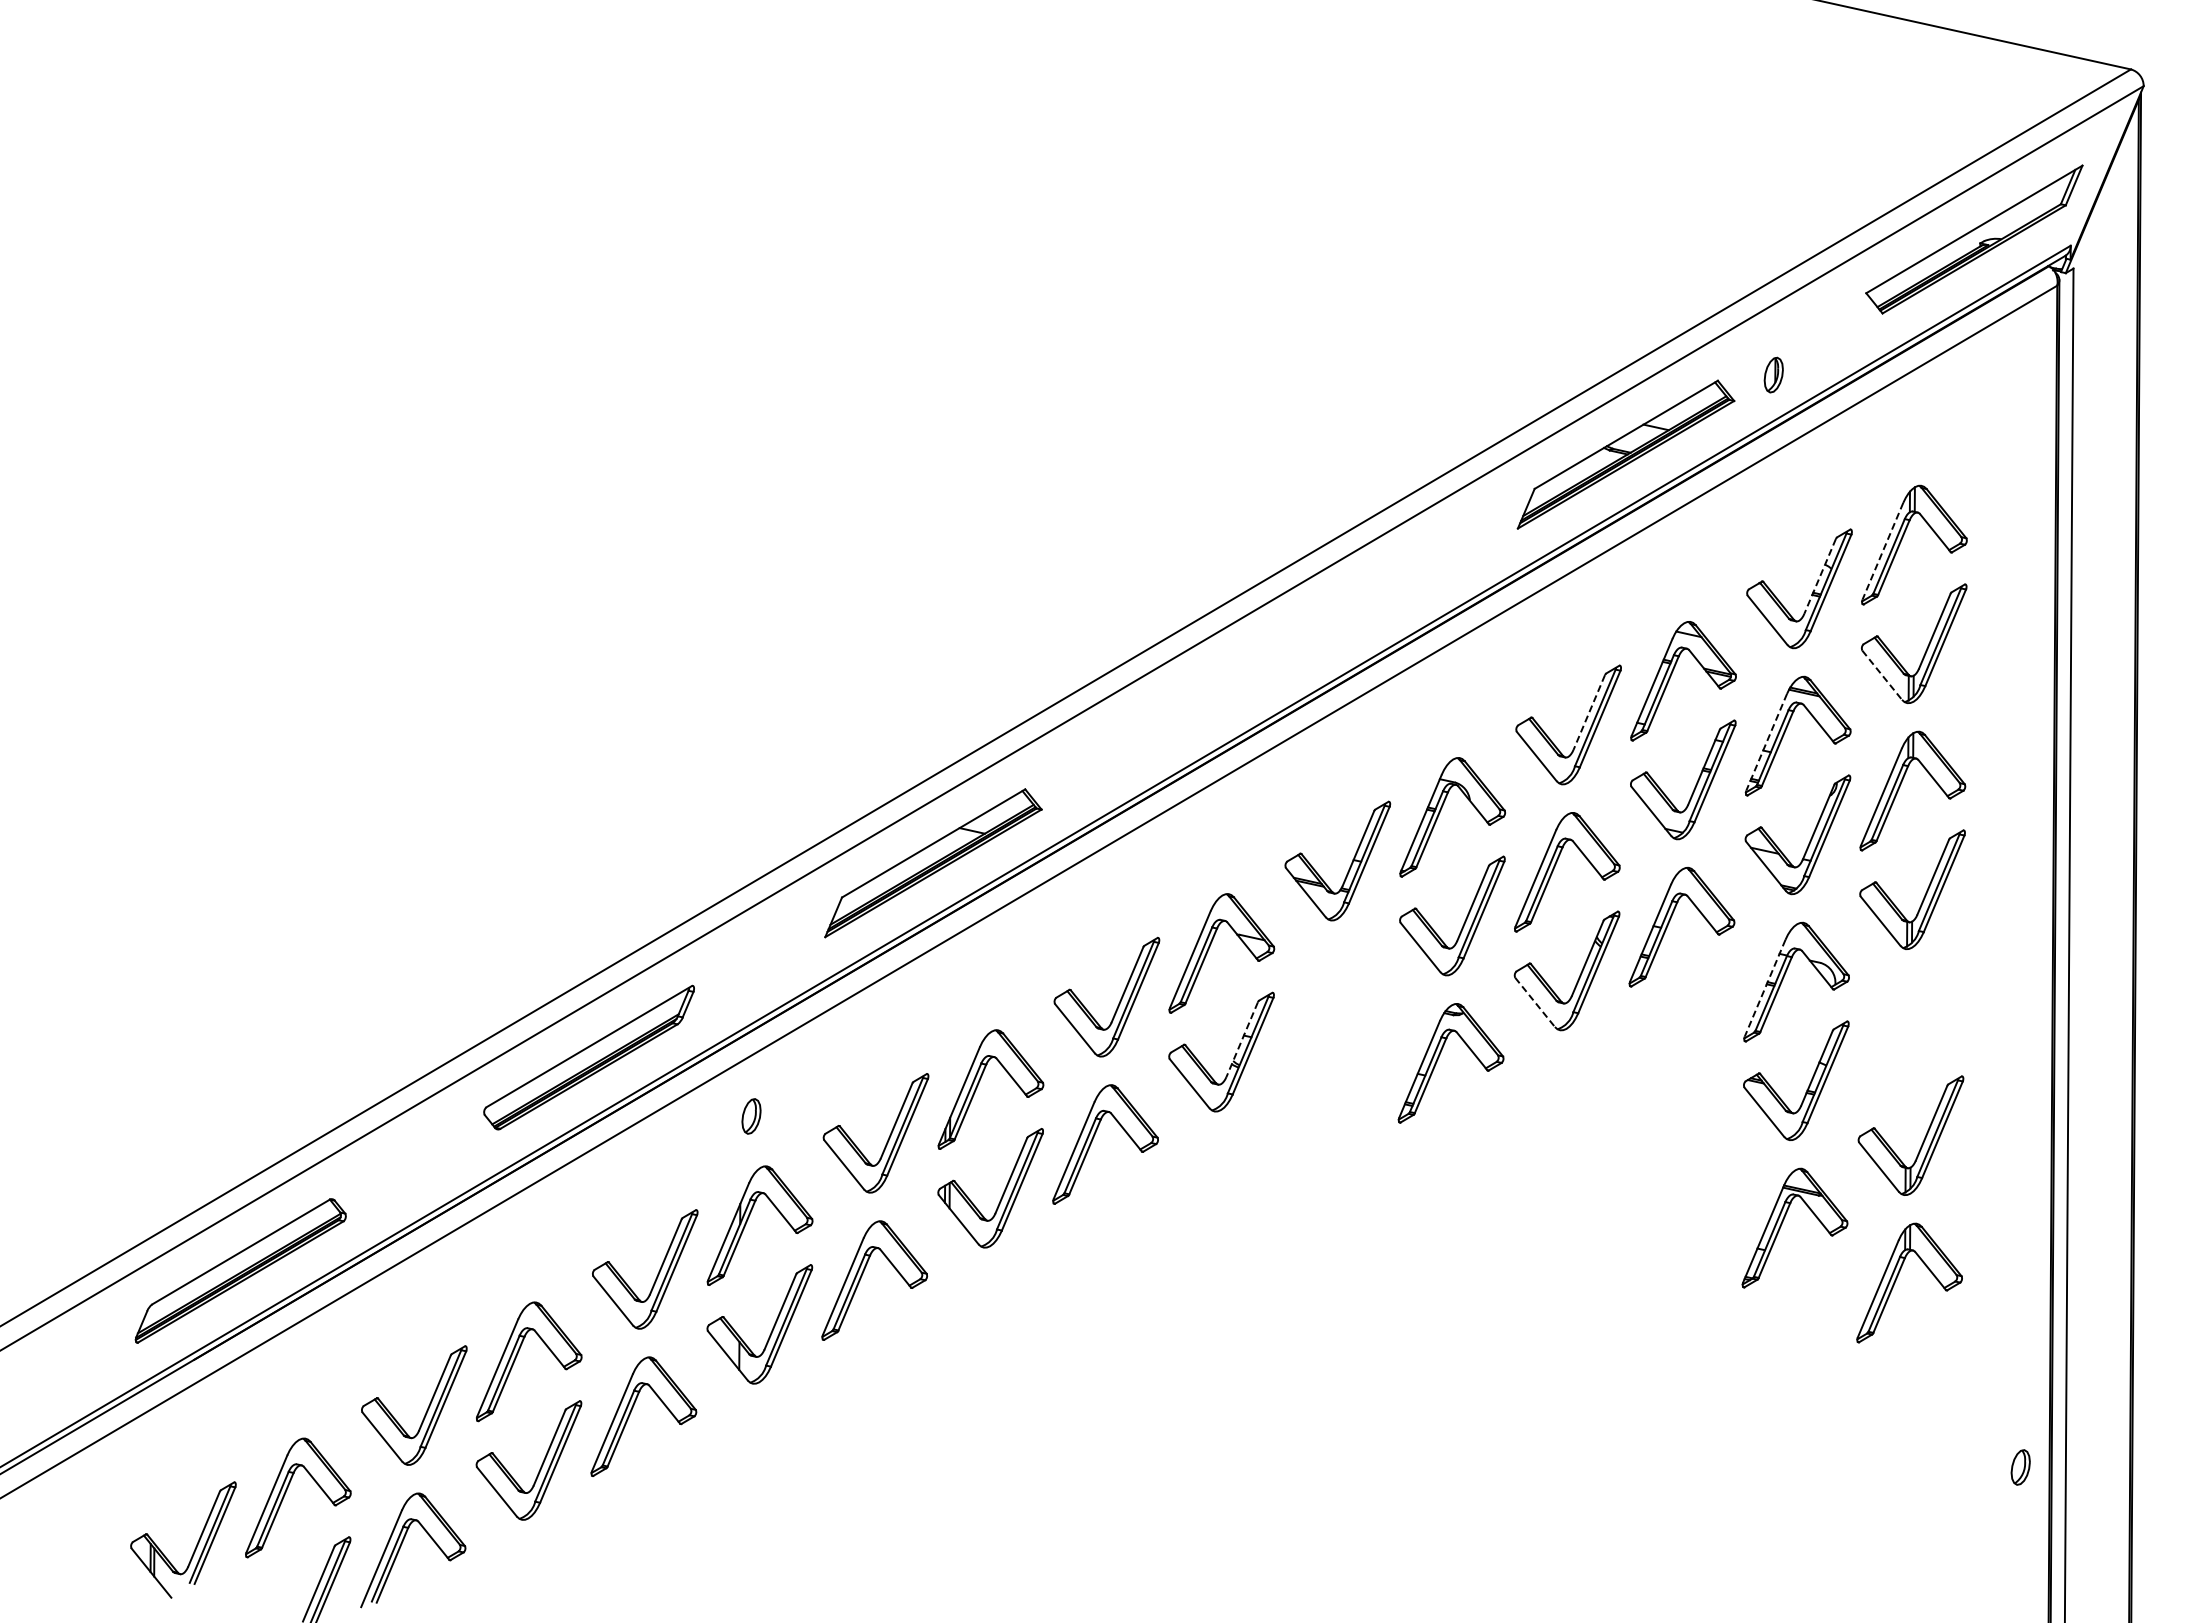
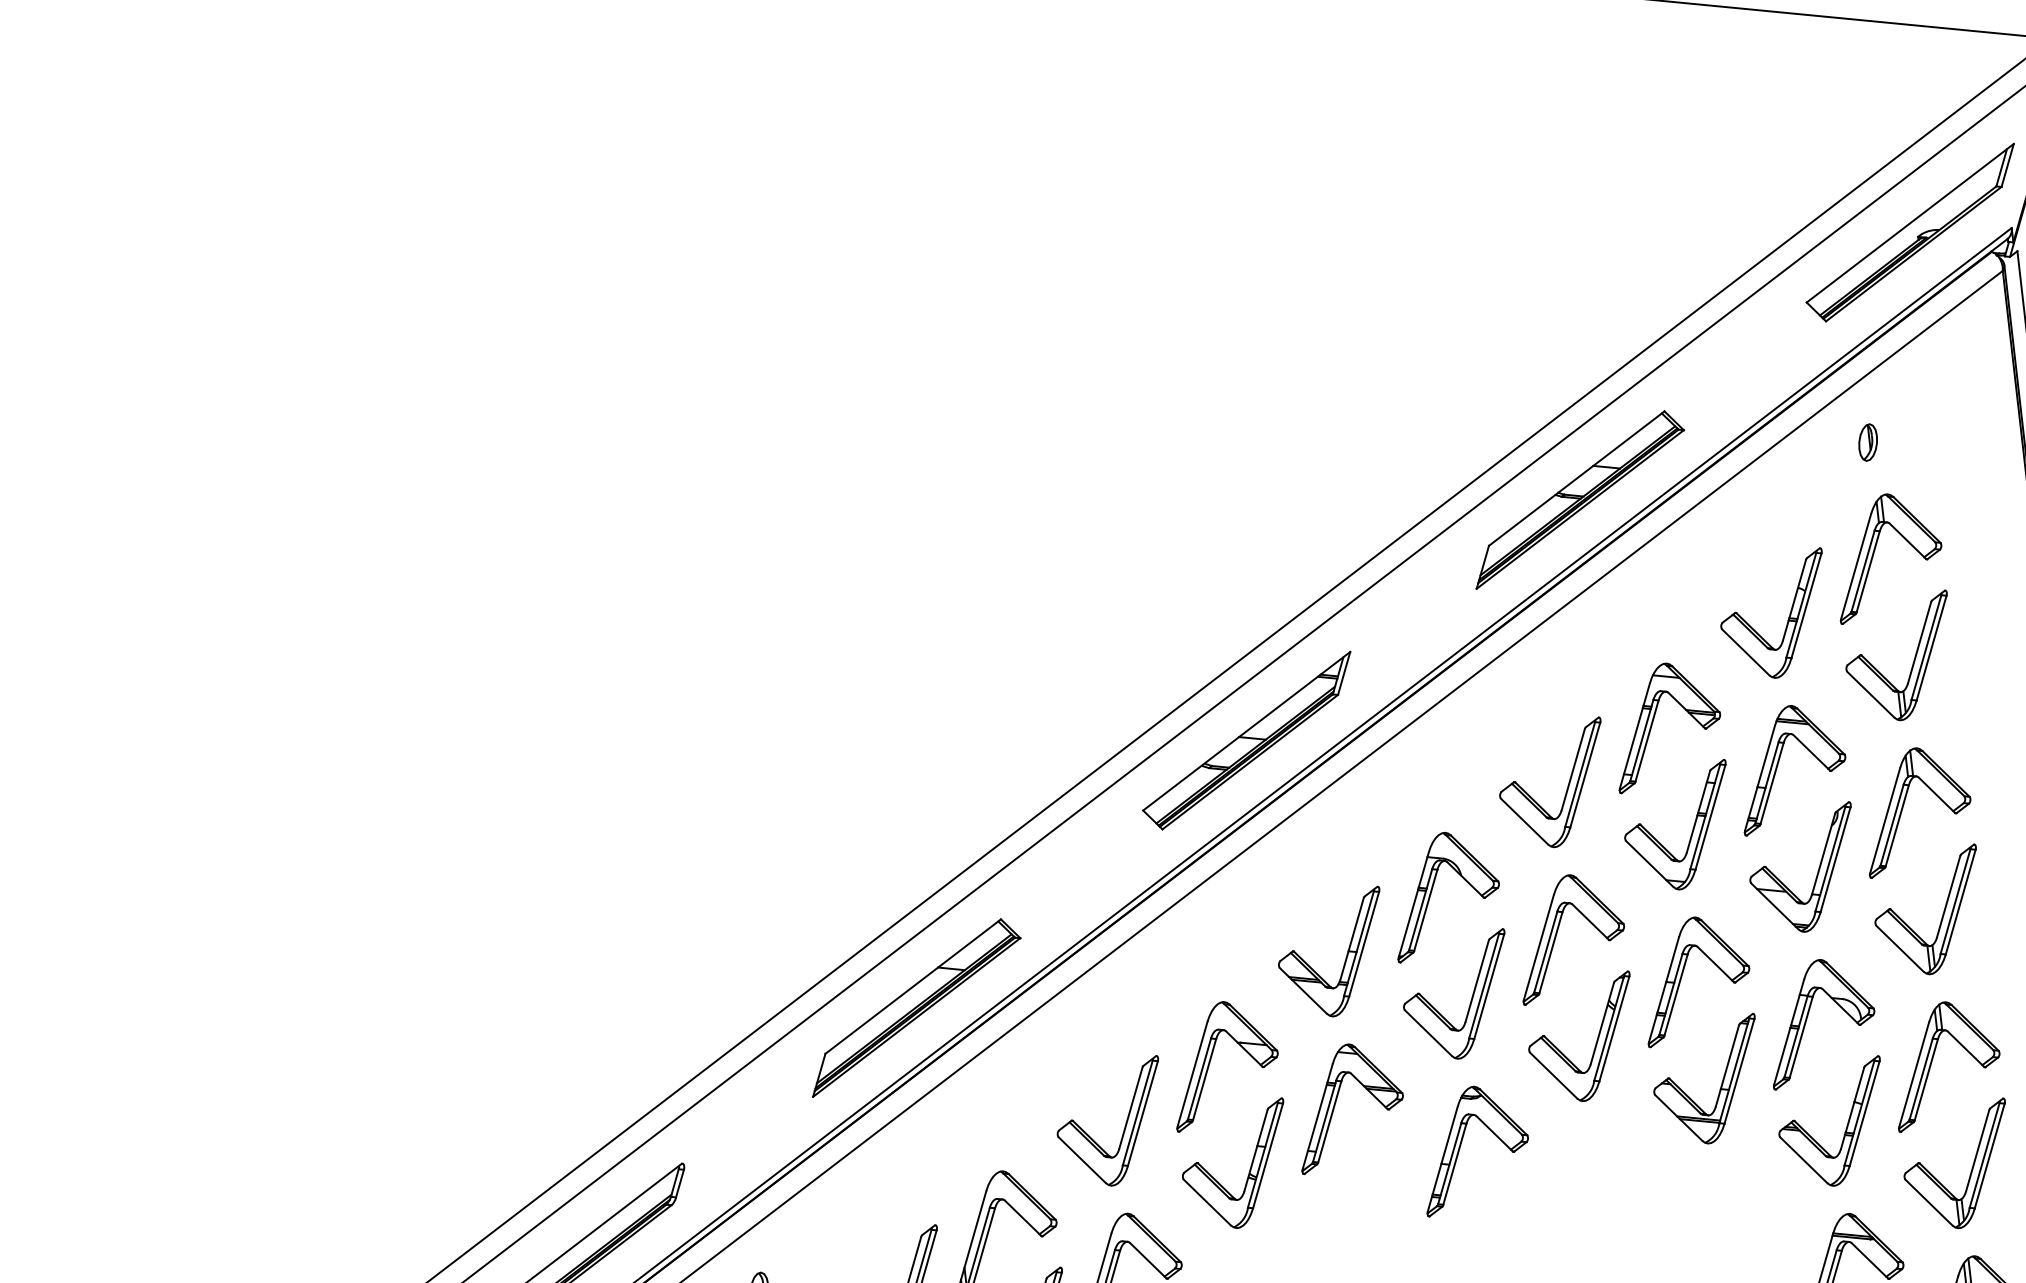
part: (1773, 374) -> (1867, 441), moved
line: (1882, 551) -> (1855, 566), dashed -> solid
line: (1820, 576) -> (1794, 600), dashed -> solid
part: (1281, 648) -> (1247, 742), added
line: (1882, 675) -> (1871, 694), dashed -> solid
line: (1589, 712) -> (1573, 769), dashed -> solid
line: (1766, 742) -> (1759, 778), dashed -> solid
line: (1764, 988) -> (1788, 1032), dashed -> solid
line: (1535, 1002) -> (1553, 1075), dashed -> solid
part: (1324, 1003) -> (1336, 1102), added
part: (1693, 1031) -> (1720, 1085), added
part: (1899, 1031) -> (1933, 1060), added
line: (1242, 1039) -> (1256, 1150), dashed -> solid

